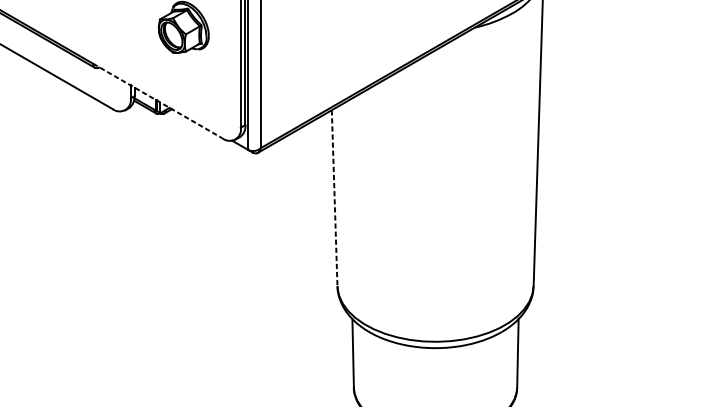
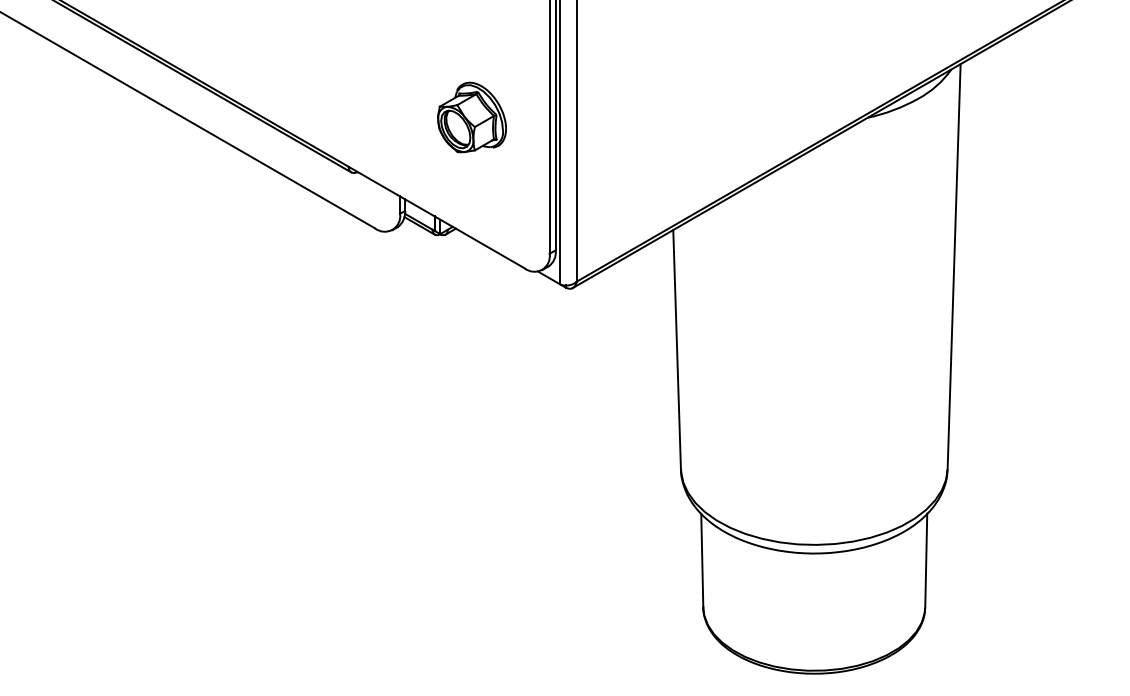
line: (158, 100) -> (437, 217), dashed -> solid
line: (334, 198) -> (677, 349), dashed -> solid

